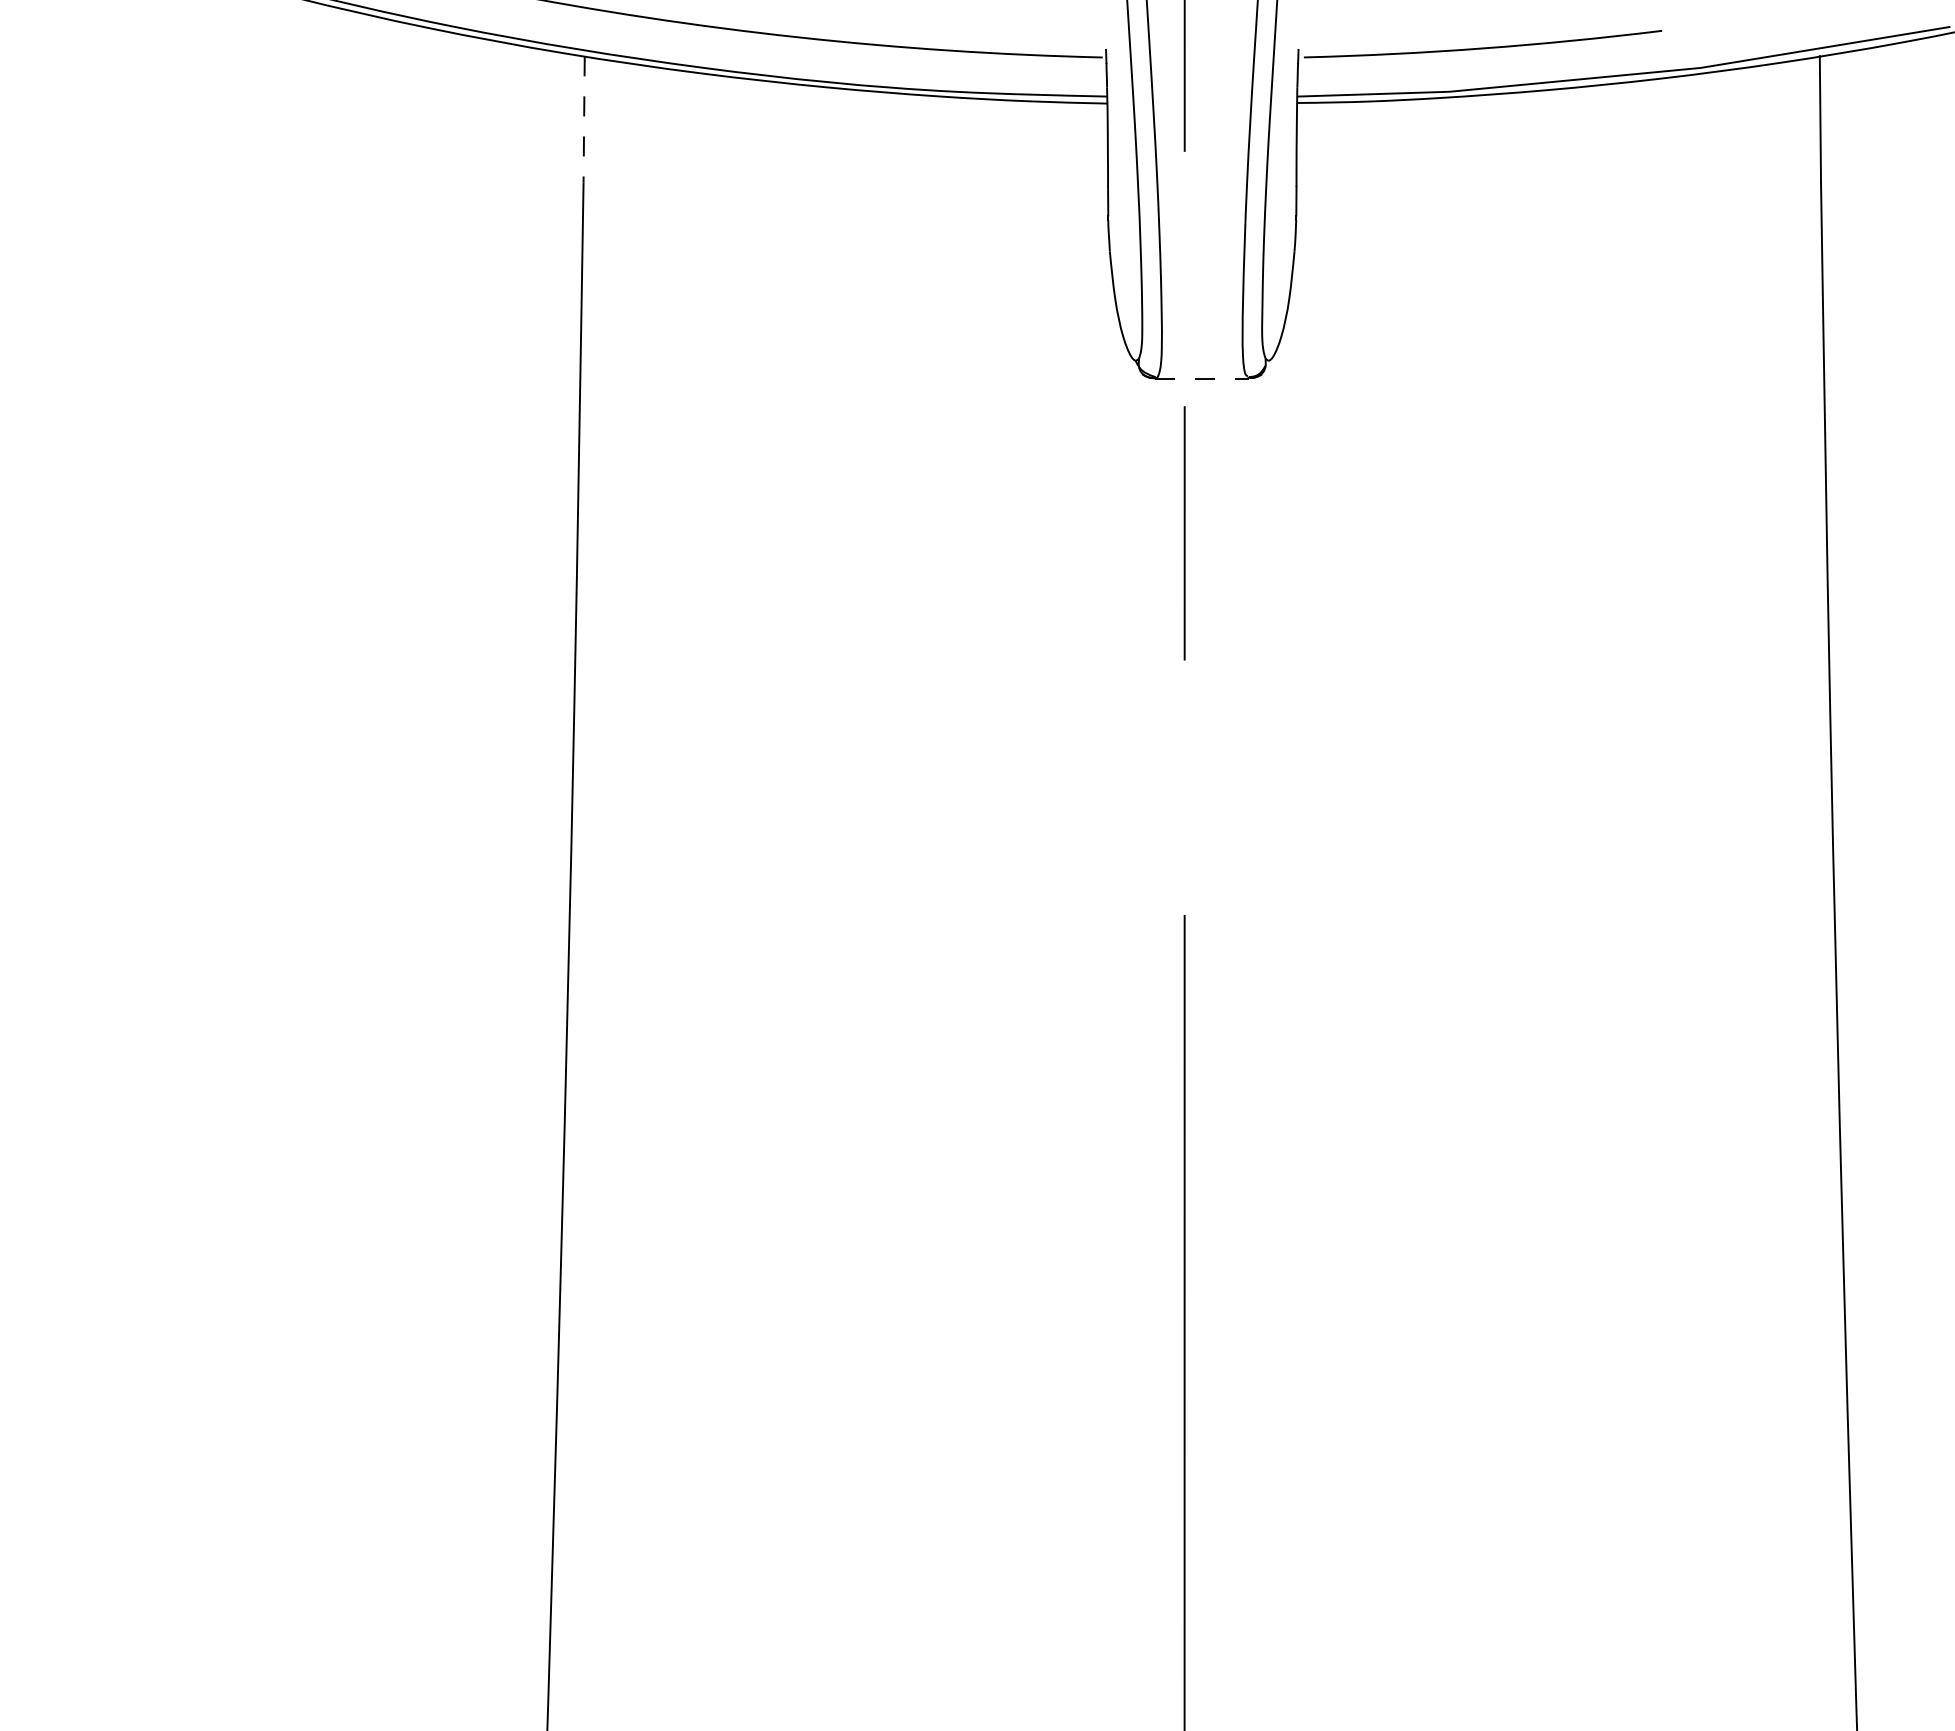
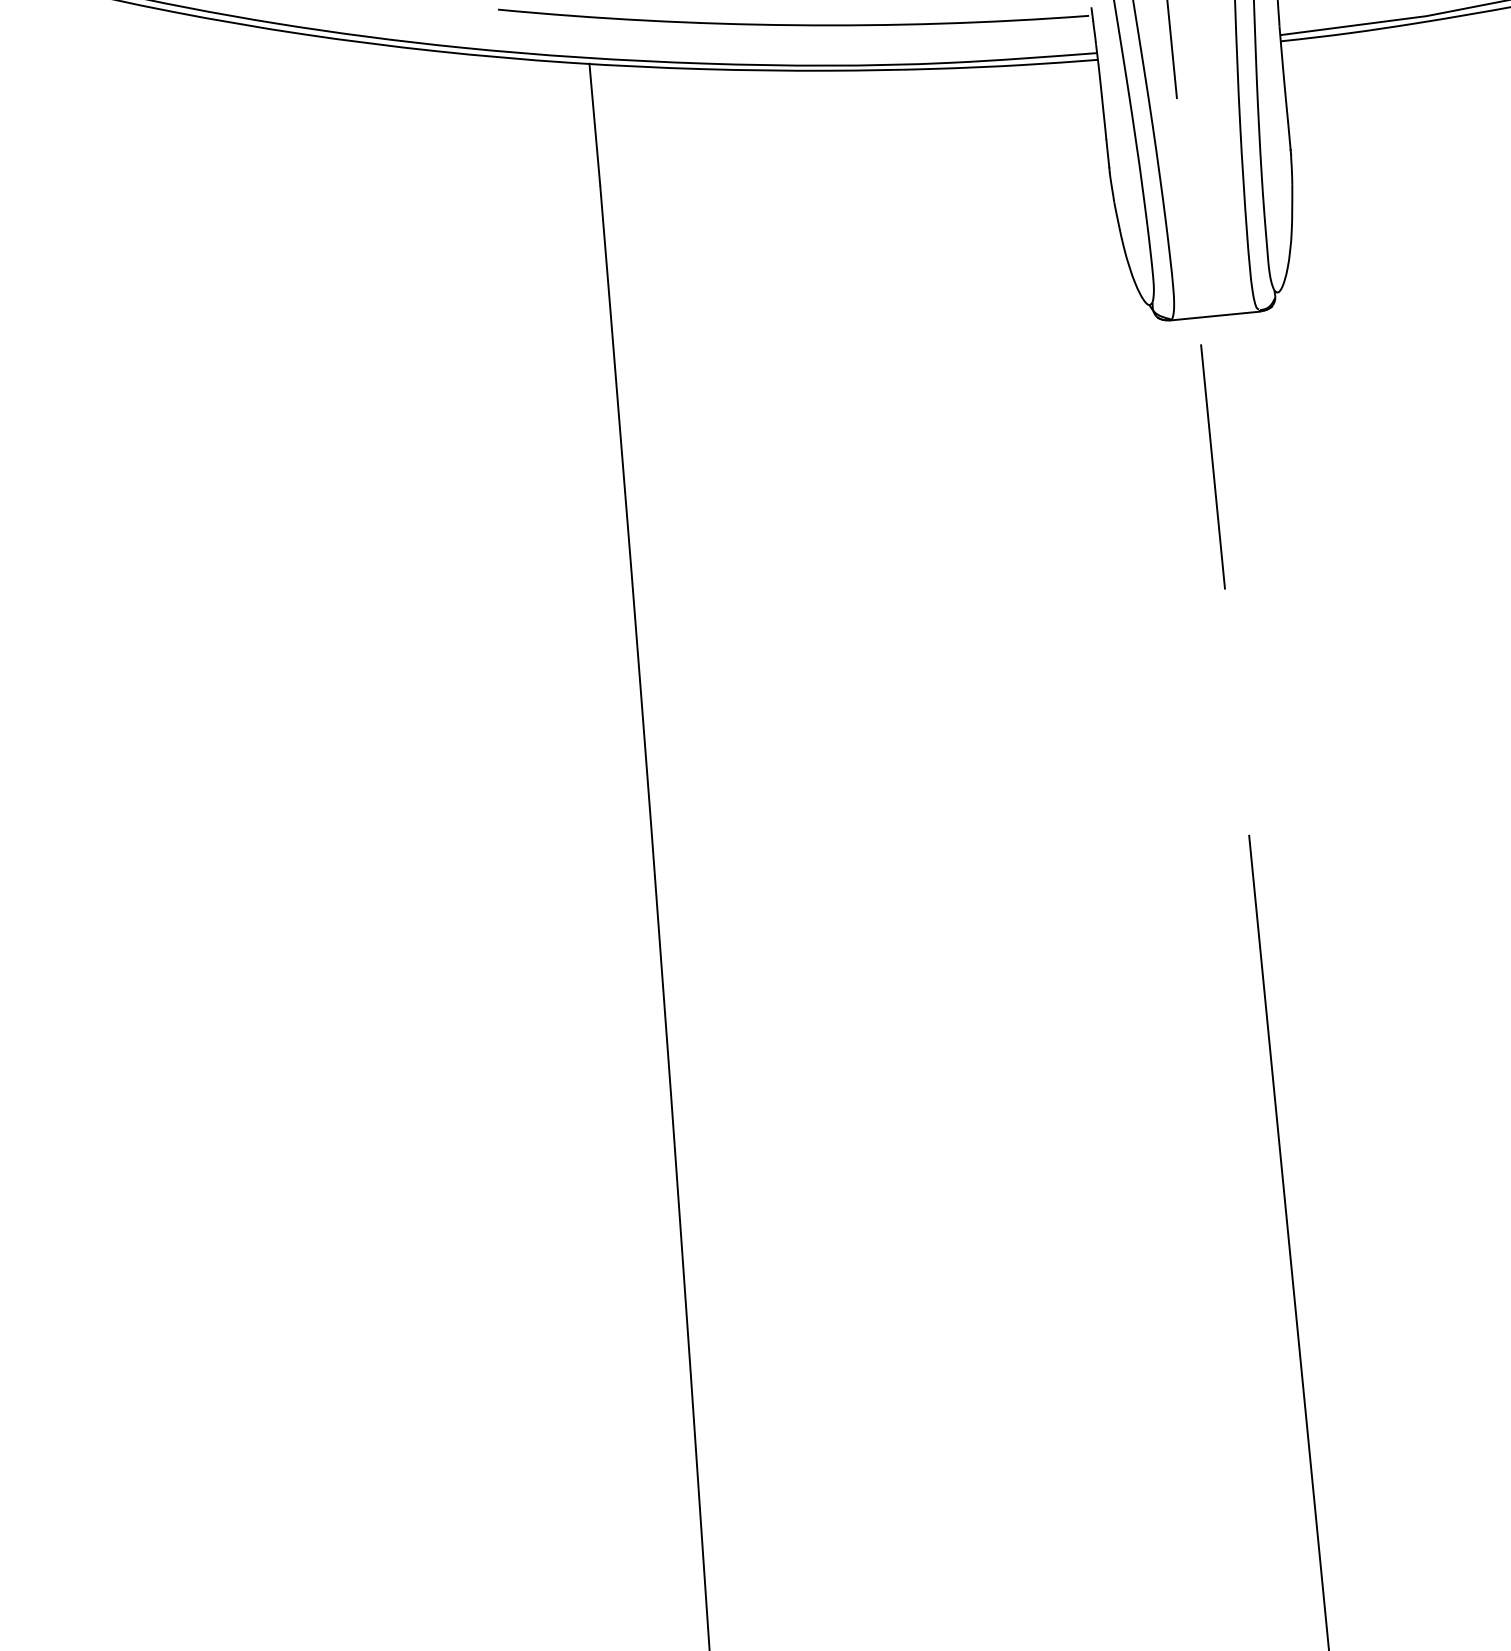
line: (584, 120) -> (595, 125), dashed -> solid
line: (1202, 378) -> (1215, 315), dashed -> solid

